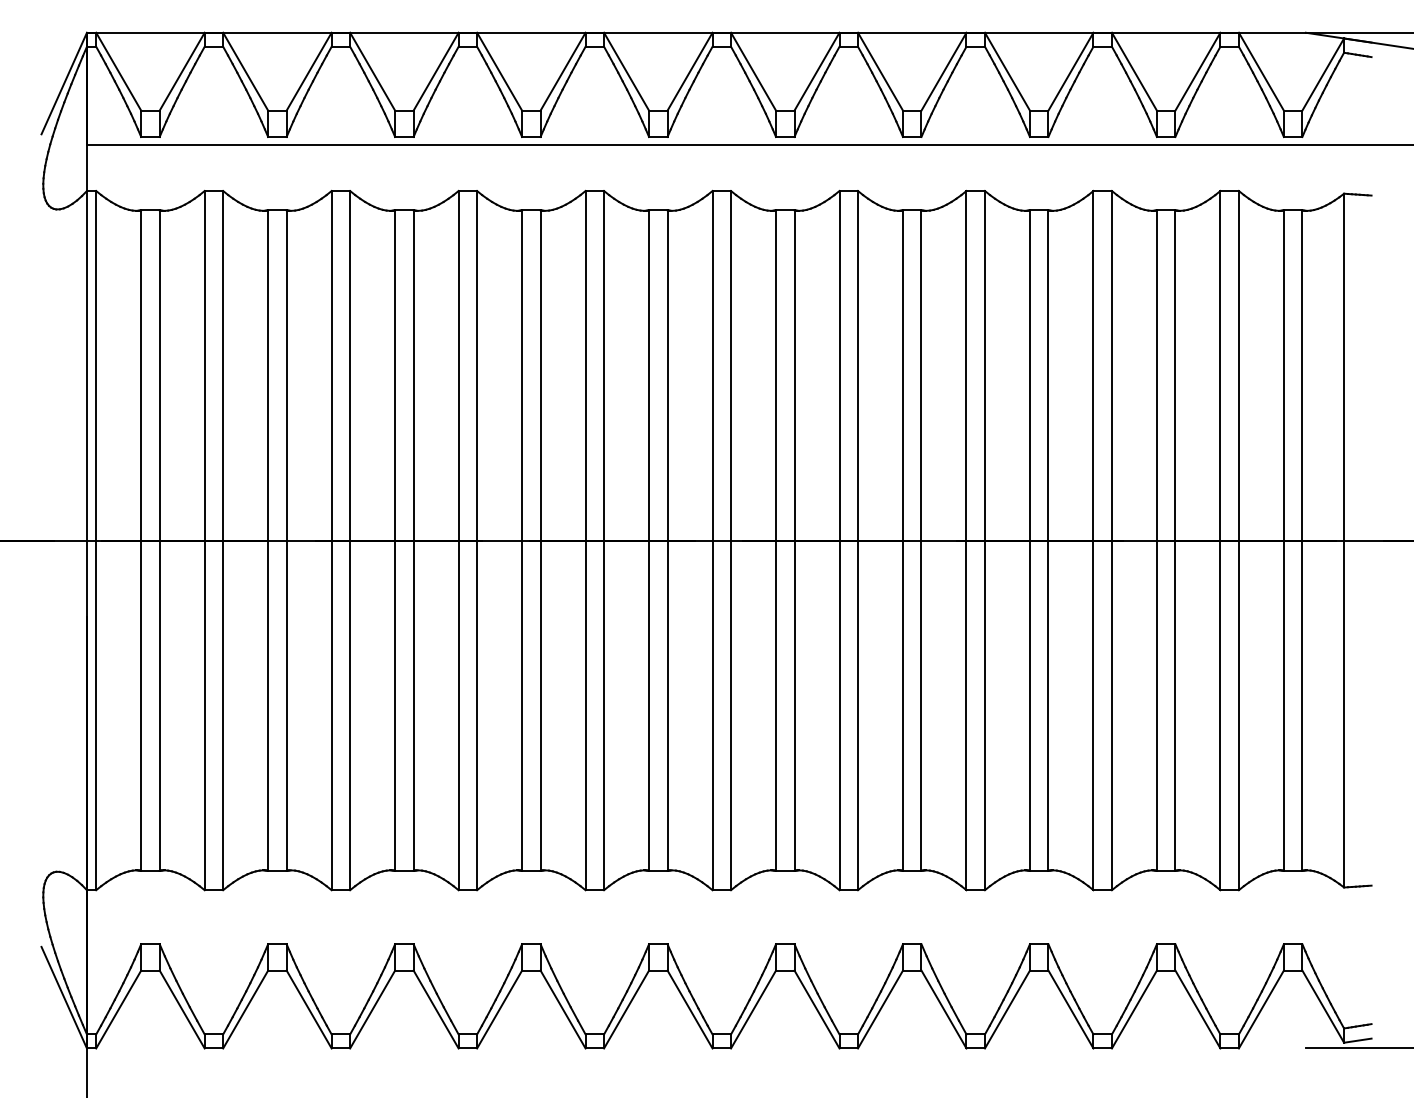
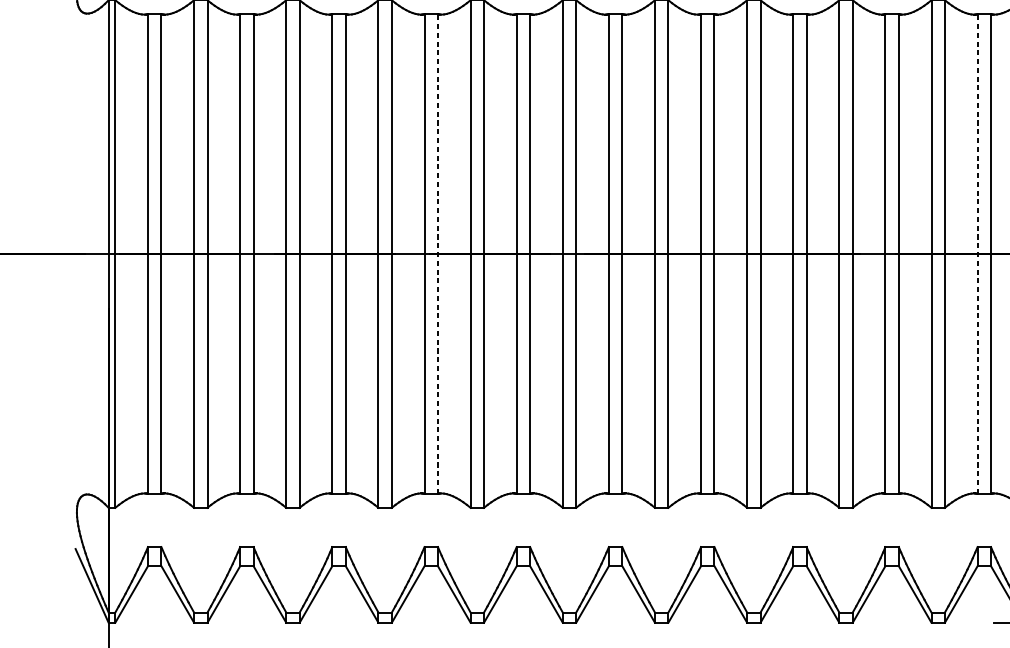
line: (540, 540) -> (437, 253), solid -> dashed
line: (1283, 540) -> (977, 253), solid -> dashed

